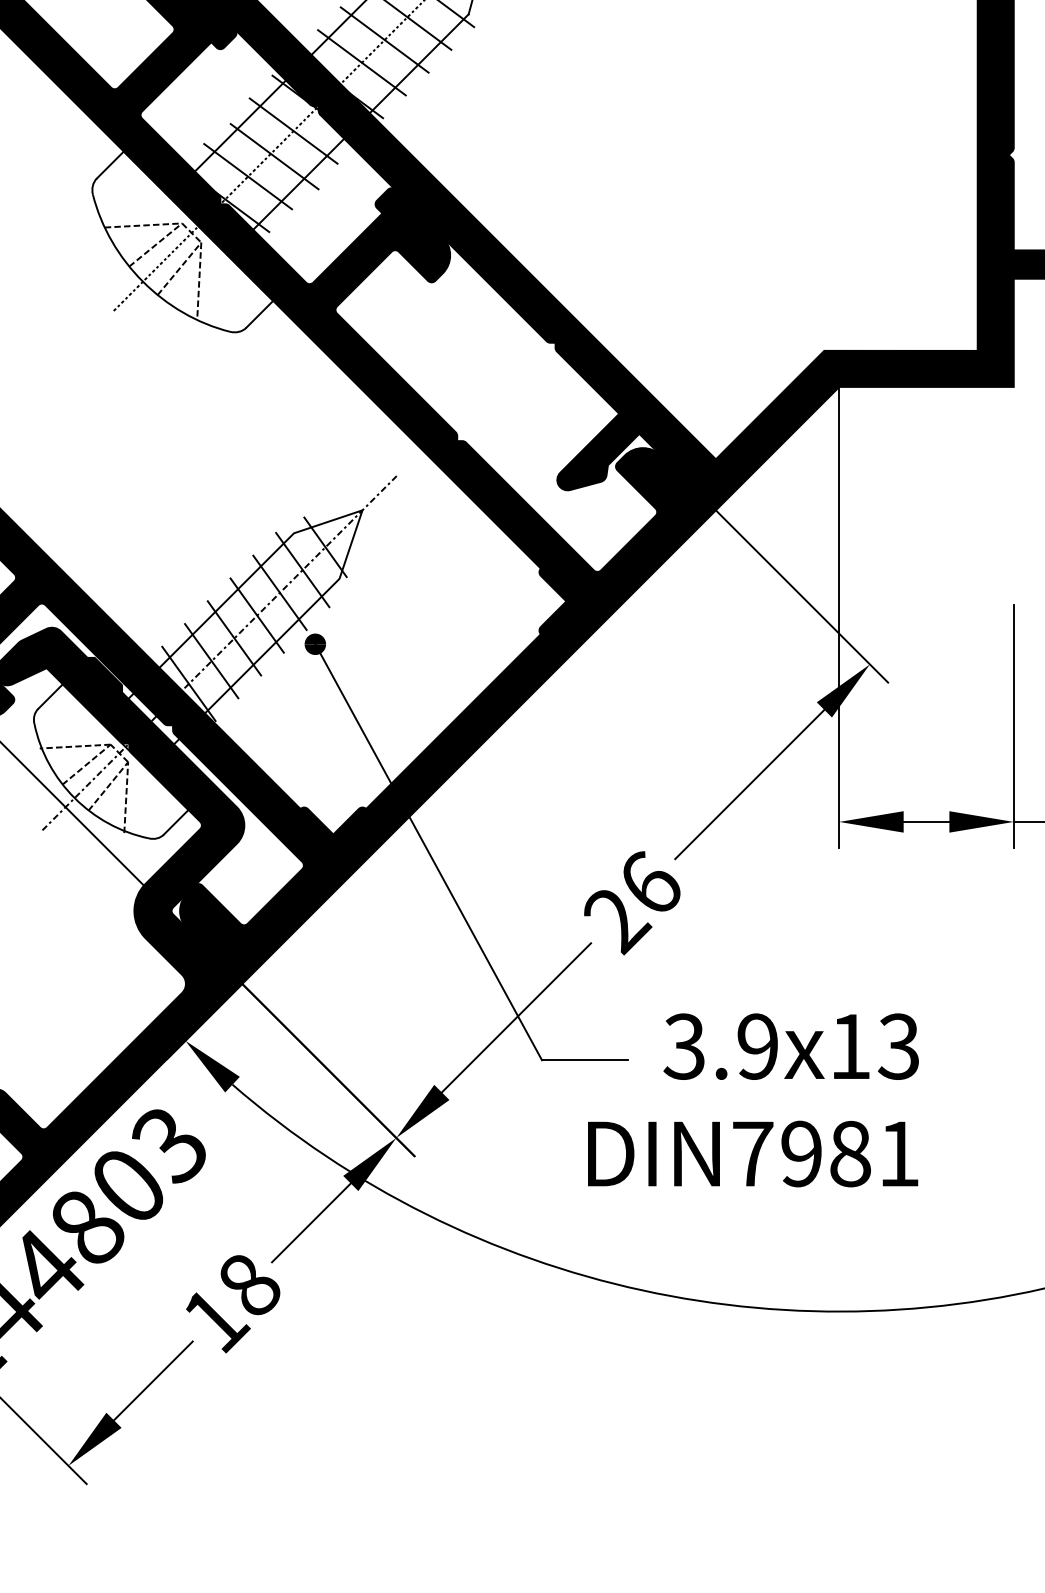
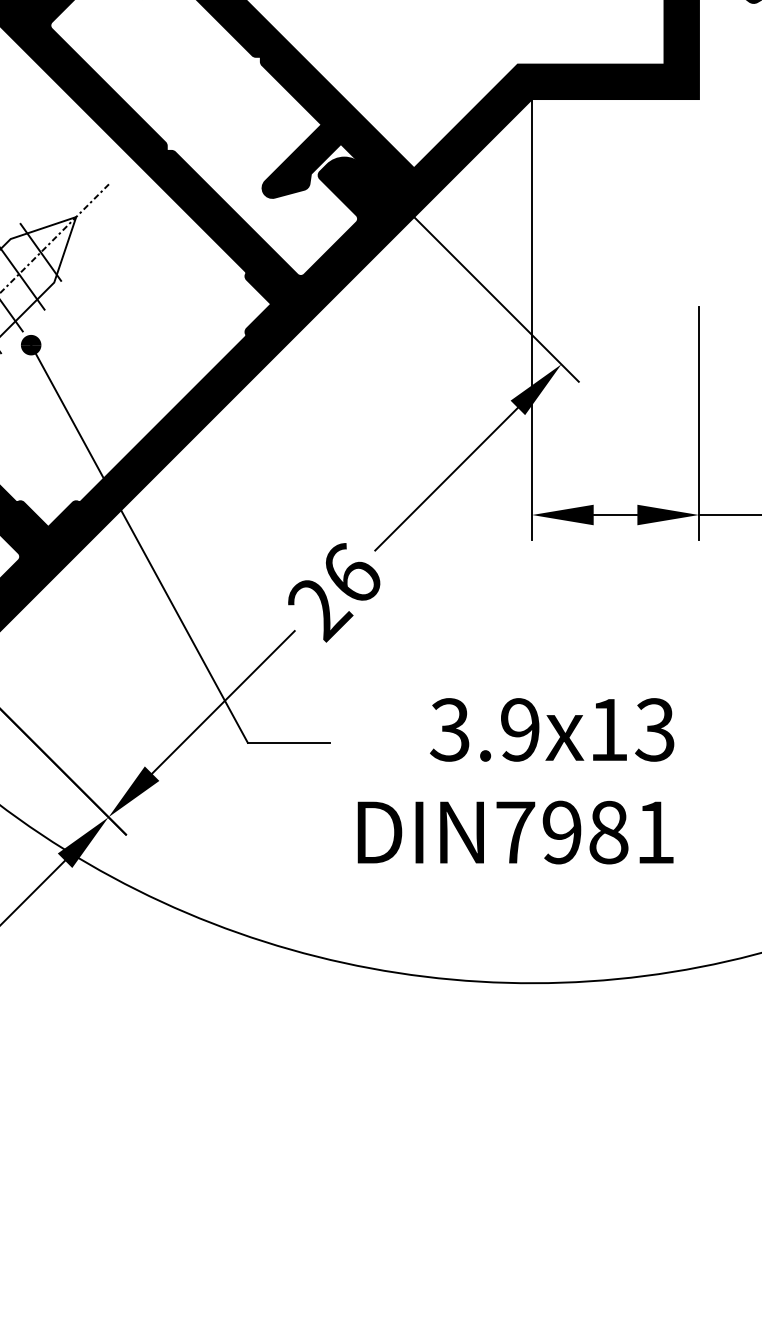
text: (753, 1100) -> (516, 781), moved

